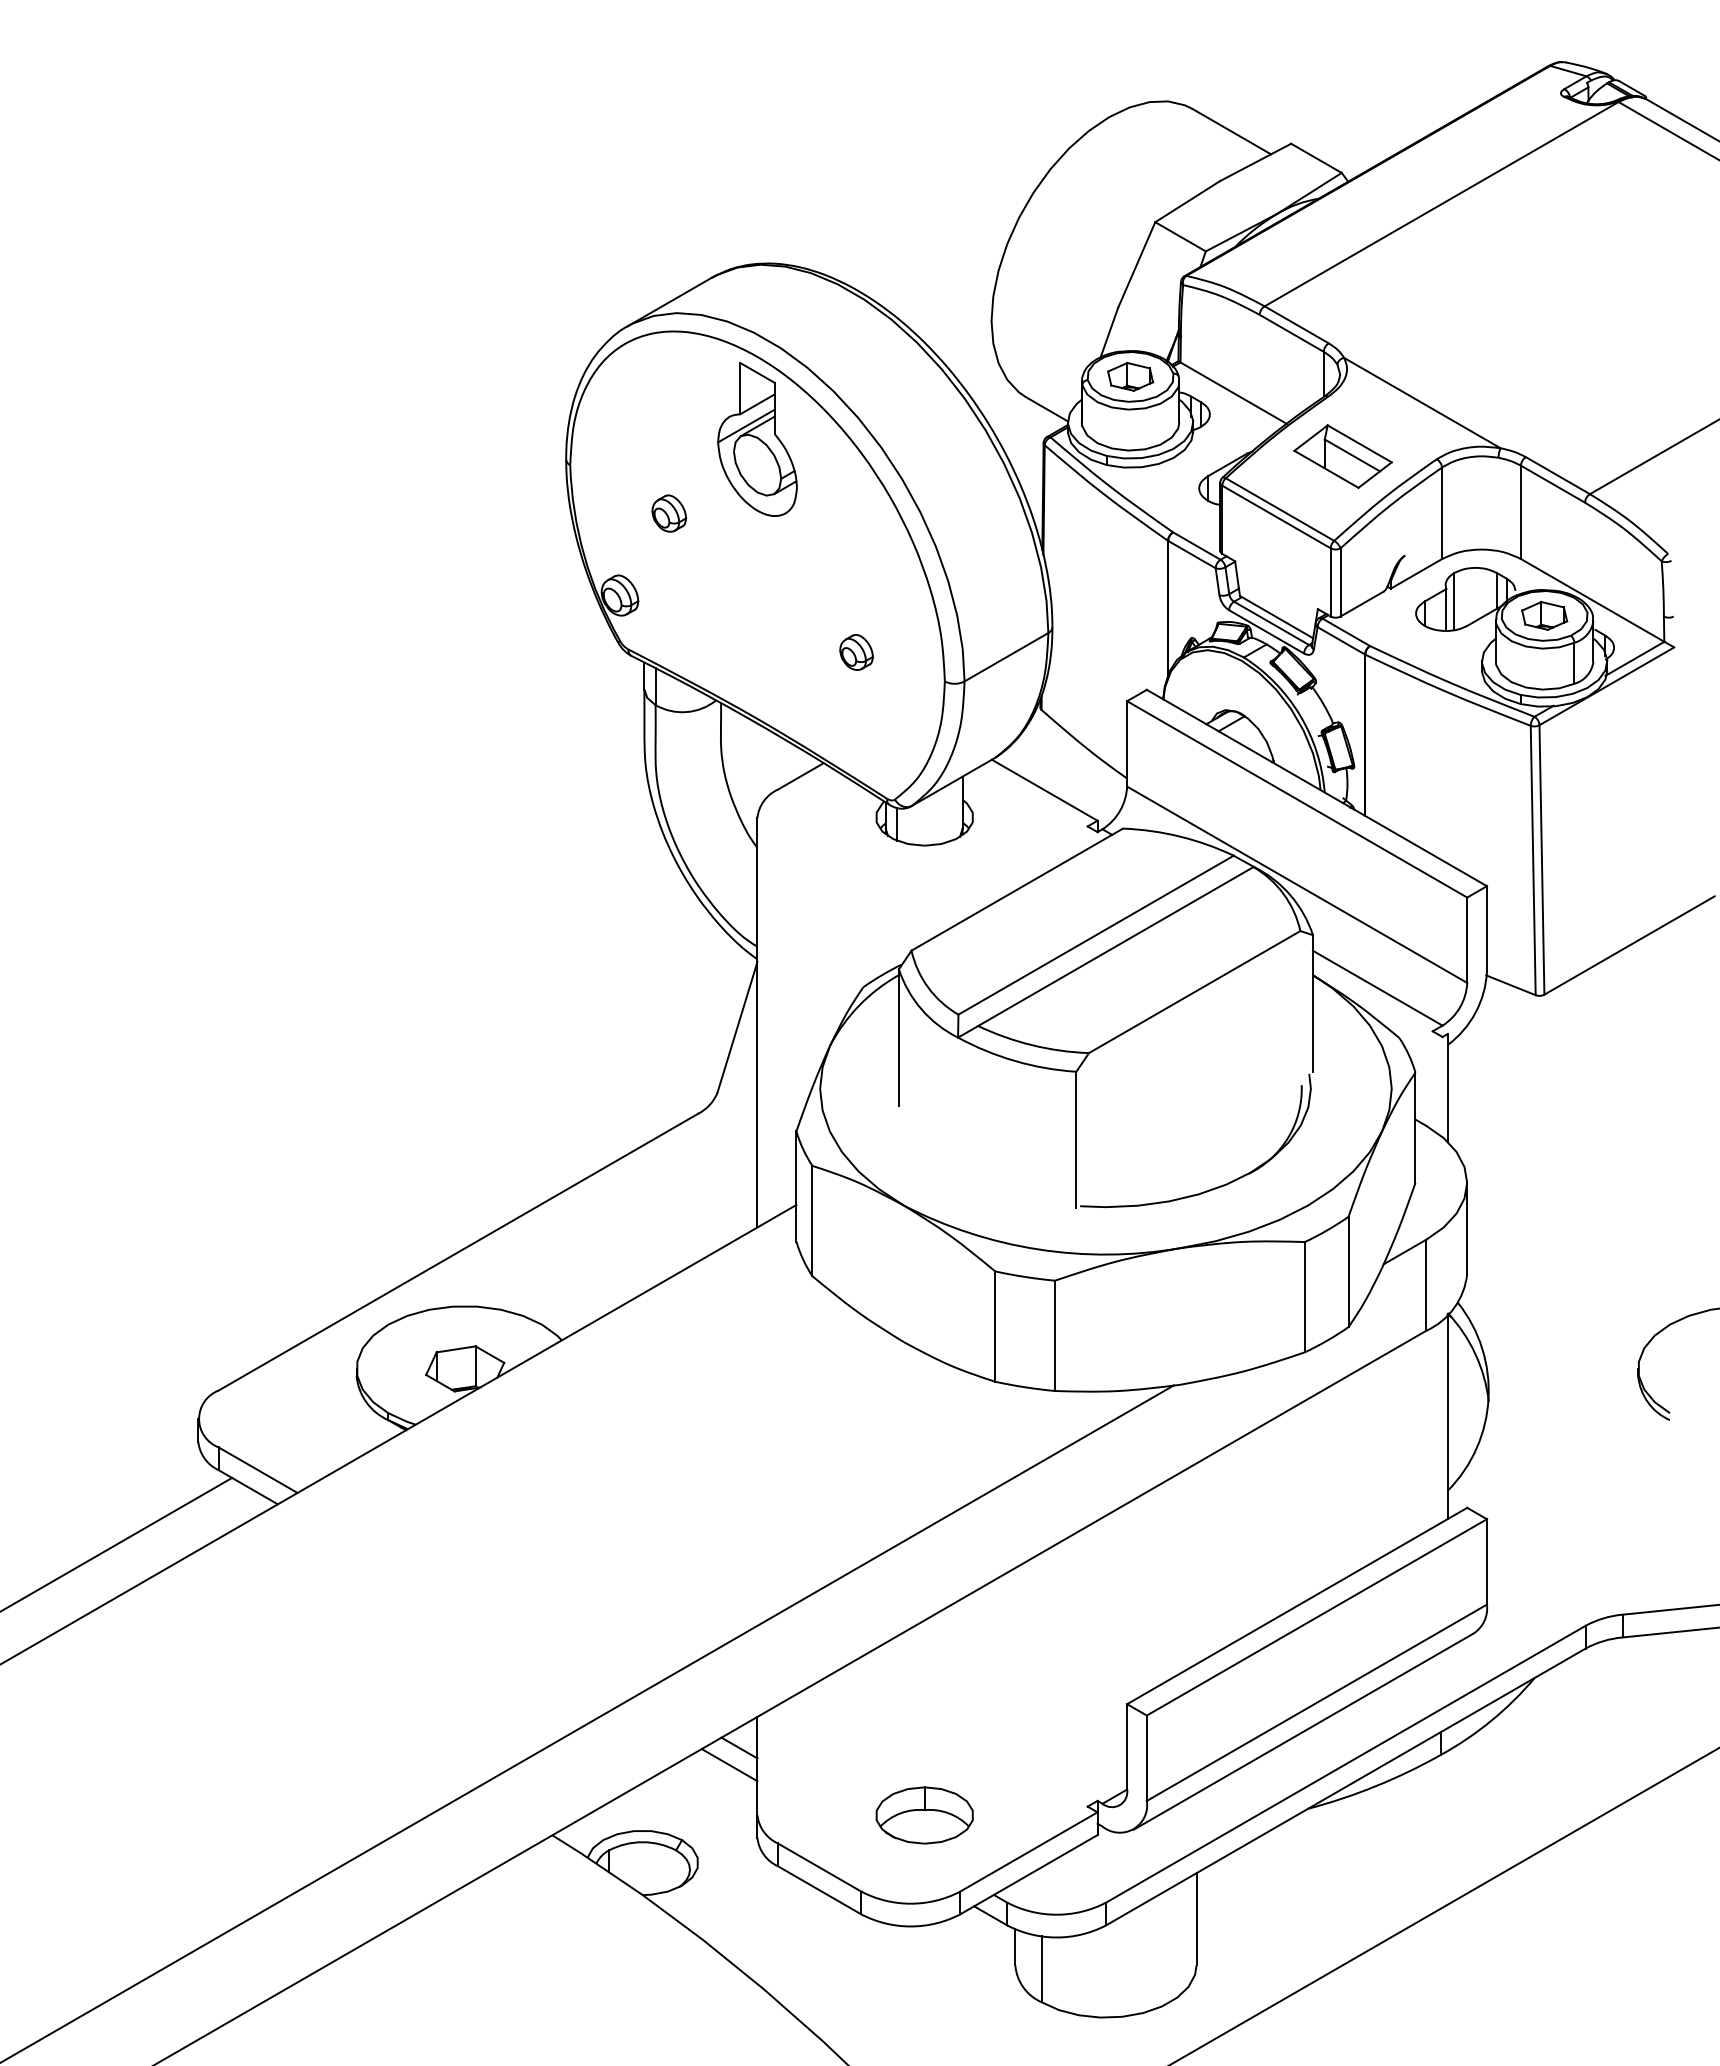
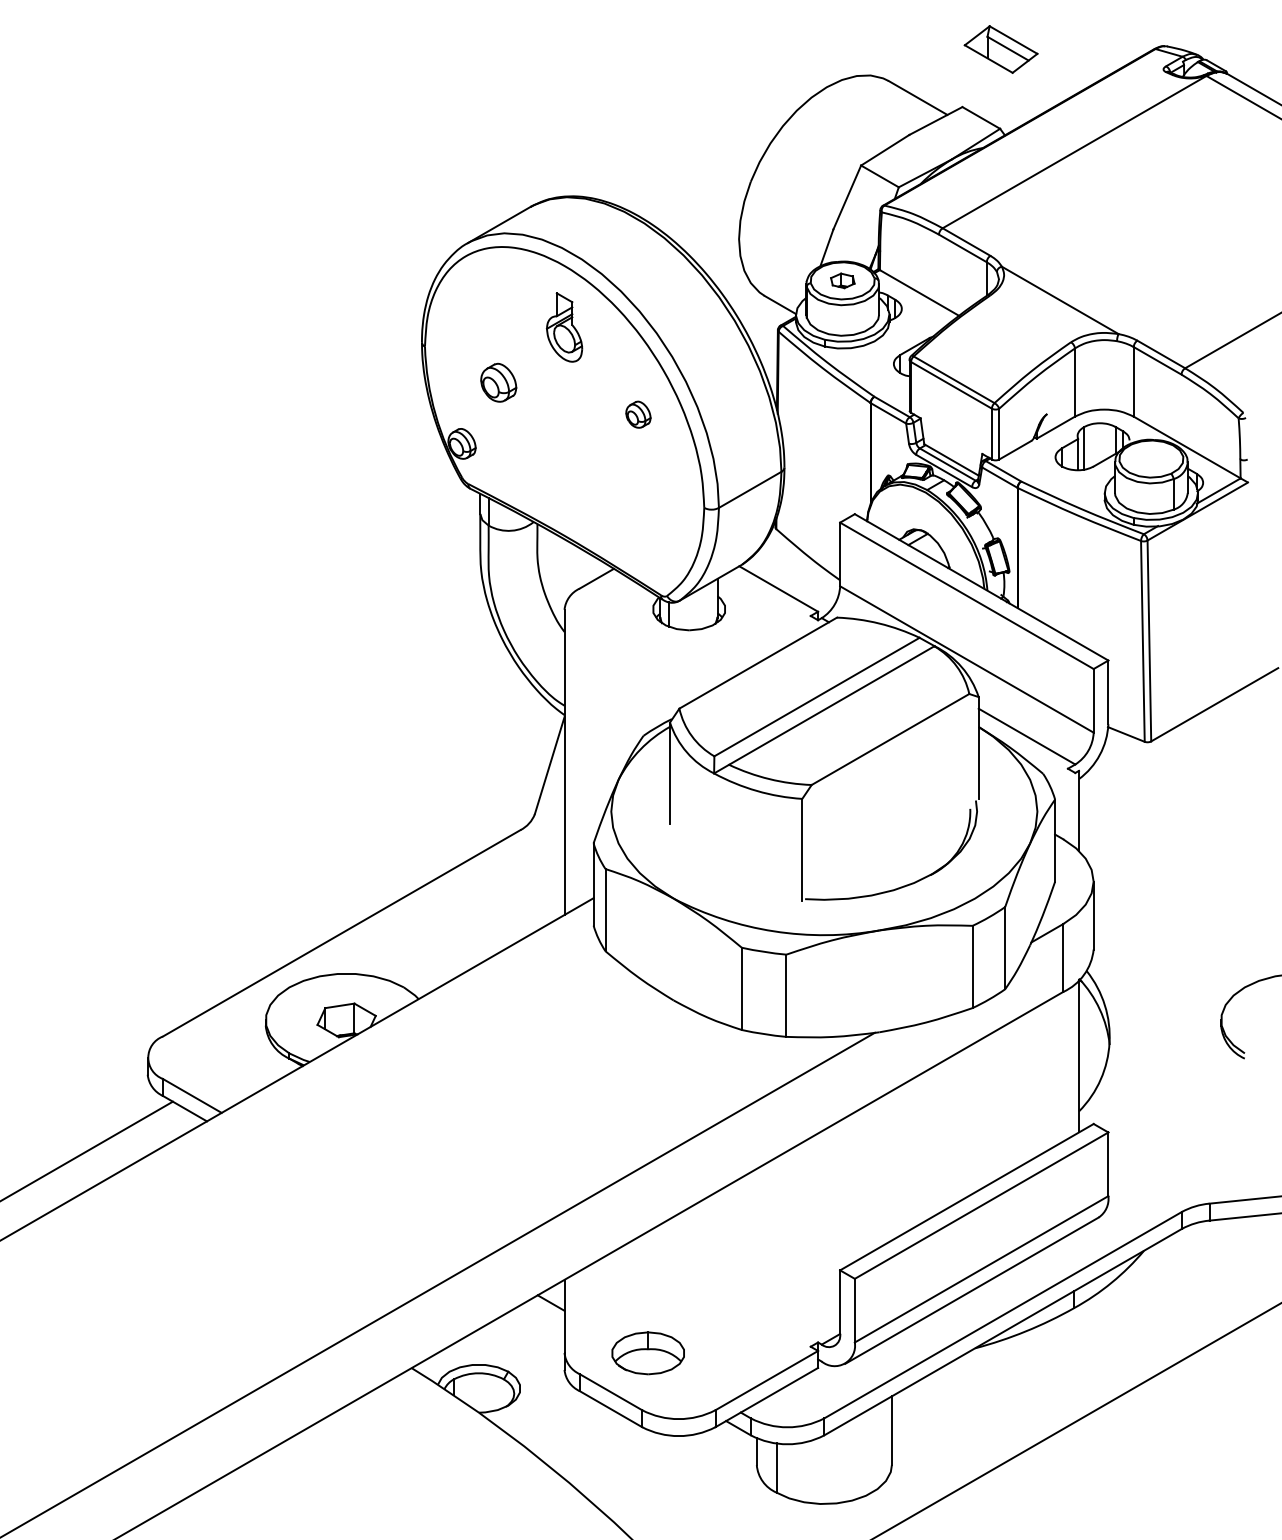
part: (1130, 376) -> (842, 280), size x0.7
part: (757, 439) -> (564, 327), size x0.6
part: (1342, 456) -> (1000, 49), moved
part: (669, 513) -> (498, 382), size x1.4
part: (1544, 615) -> (1151, 458), removed
part: (856, 652) -> (638, 414), moved
line: (729, 1765) -> (543, 1316), removed
part: (924, 1815) -> (648, 1353), moved

